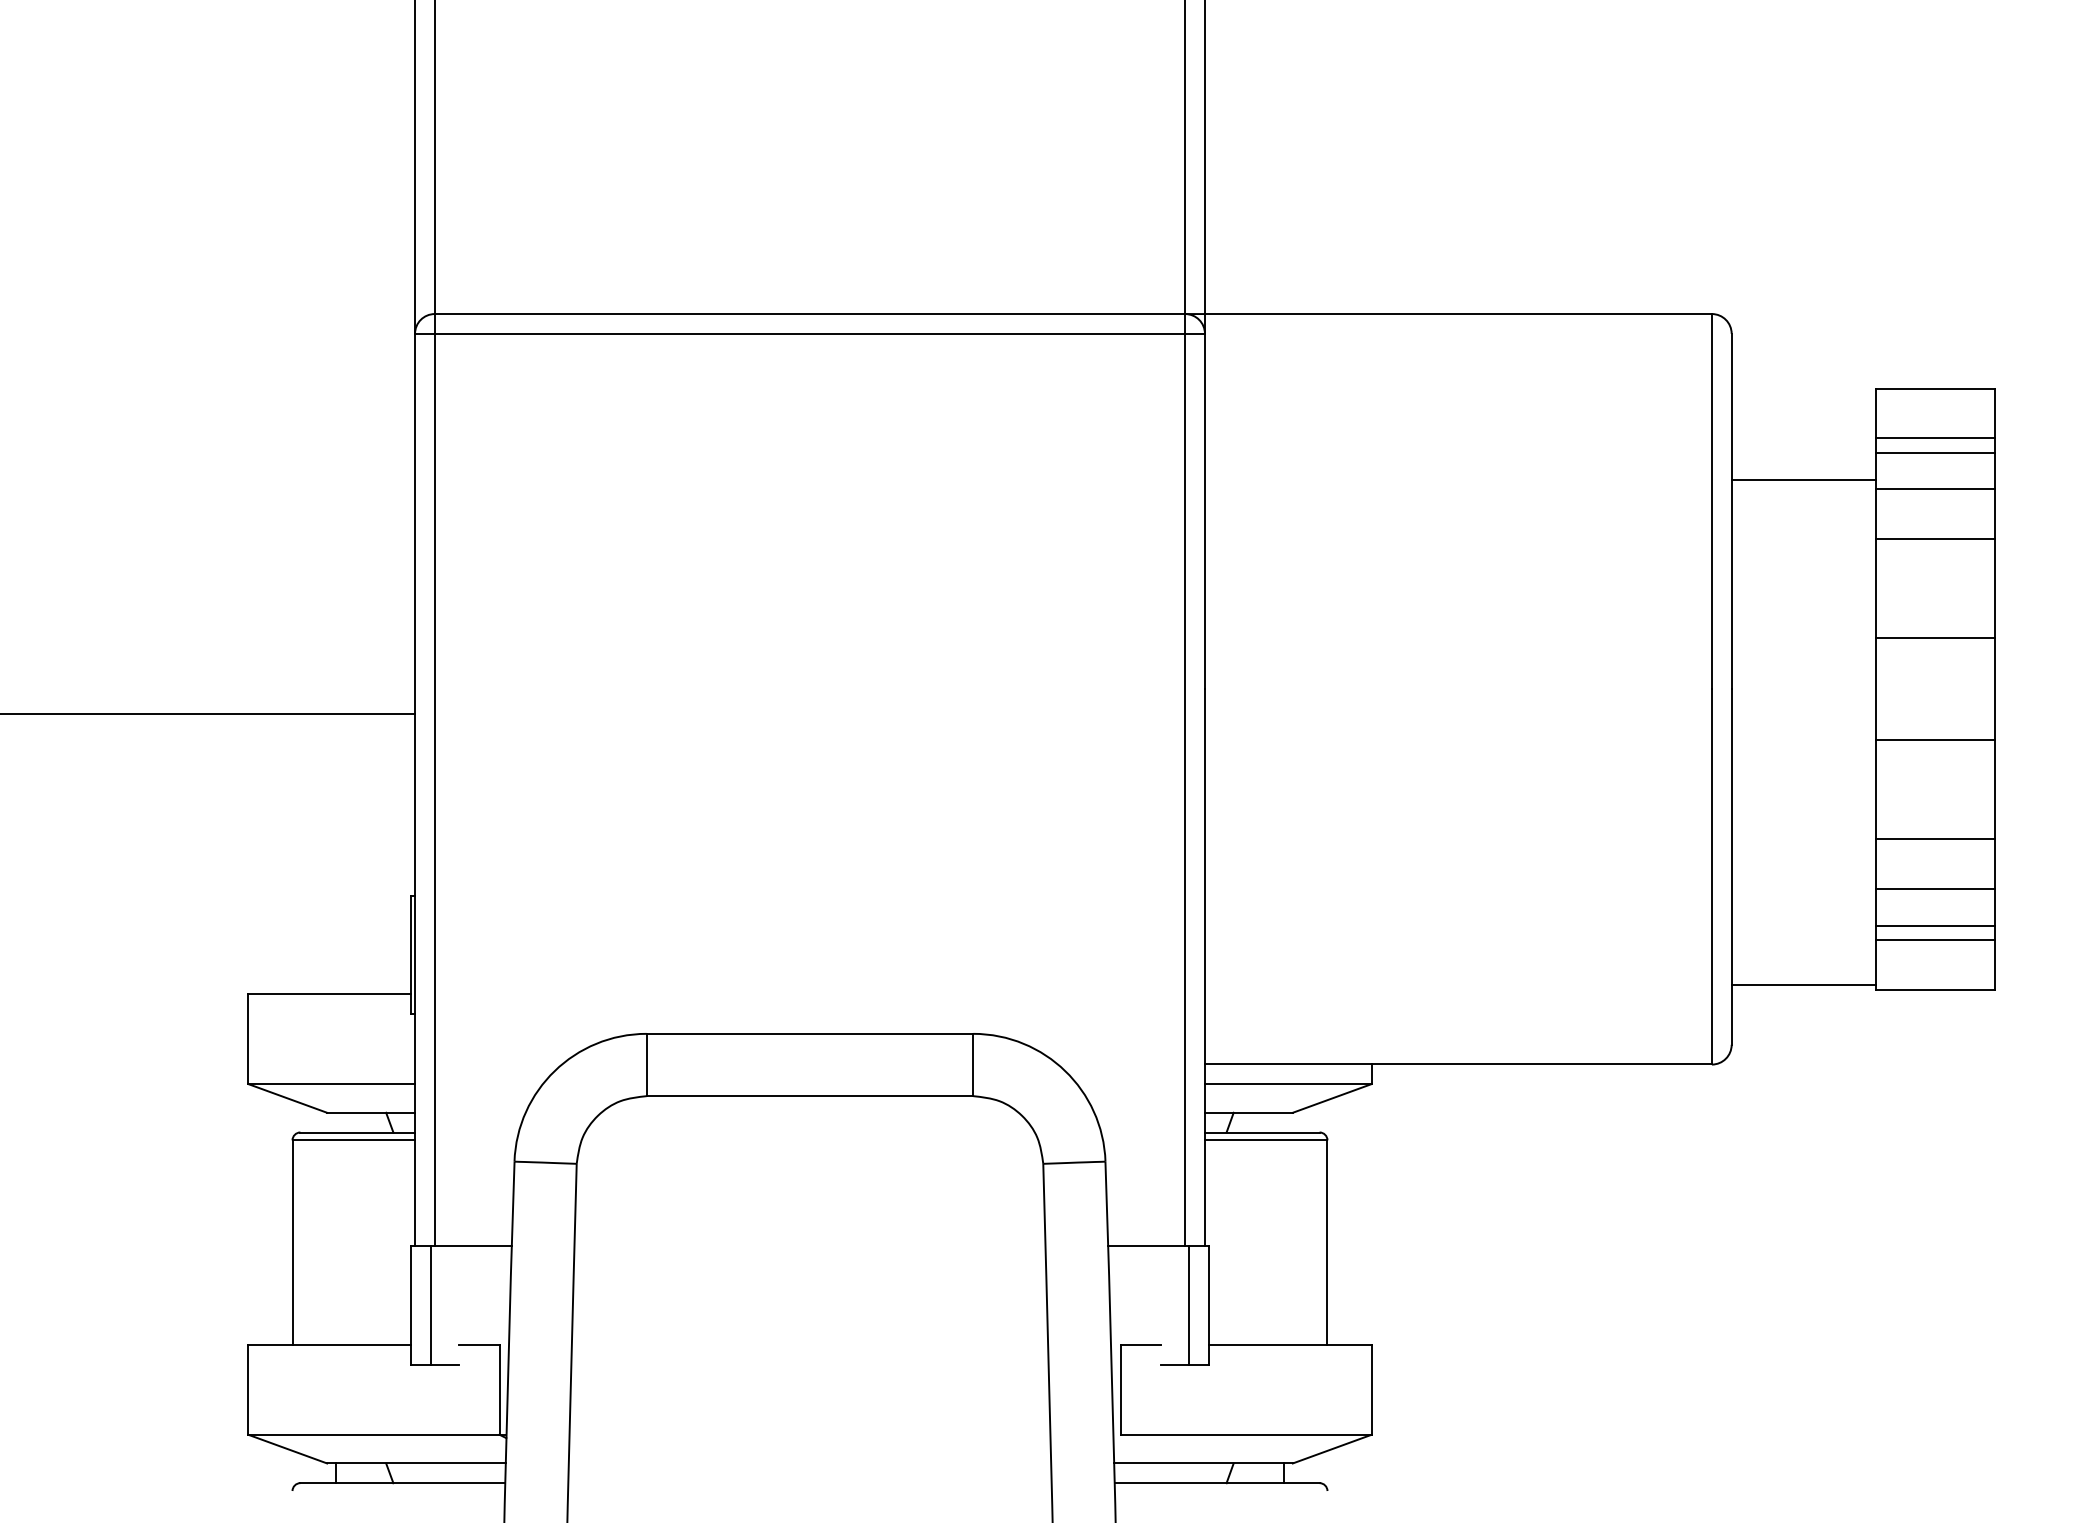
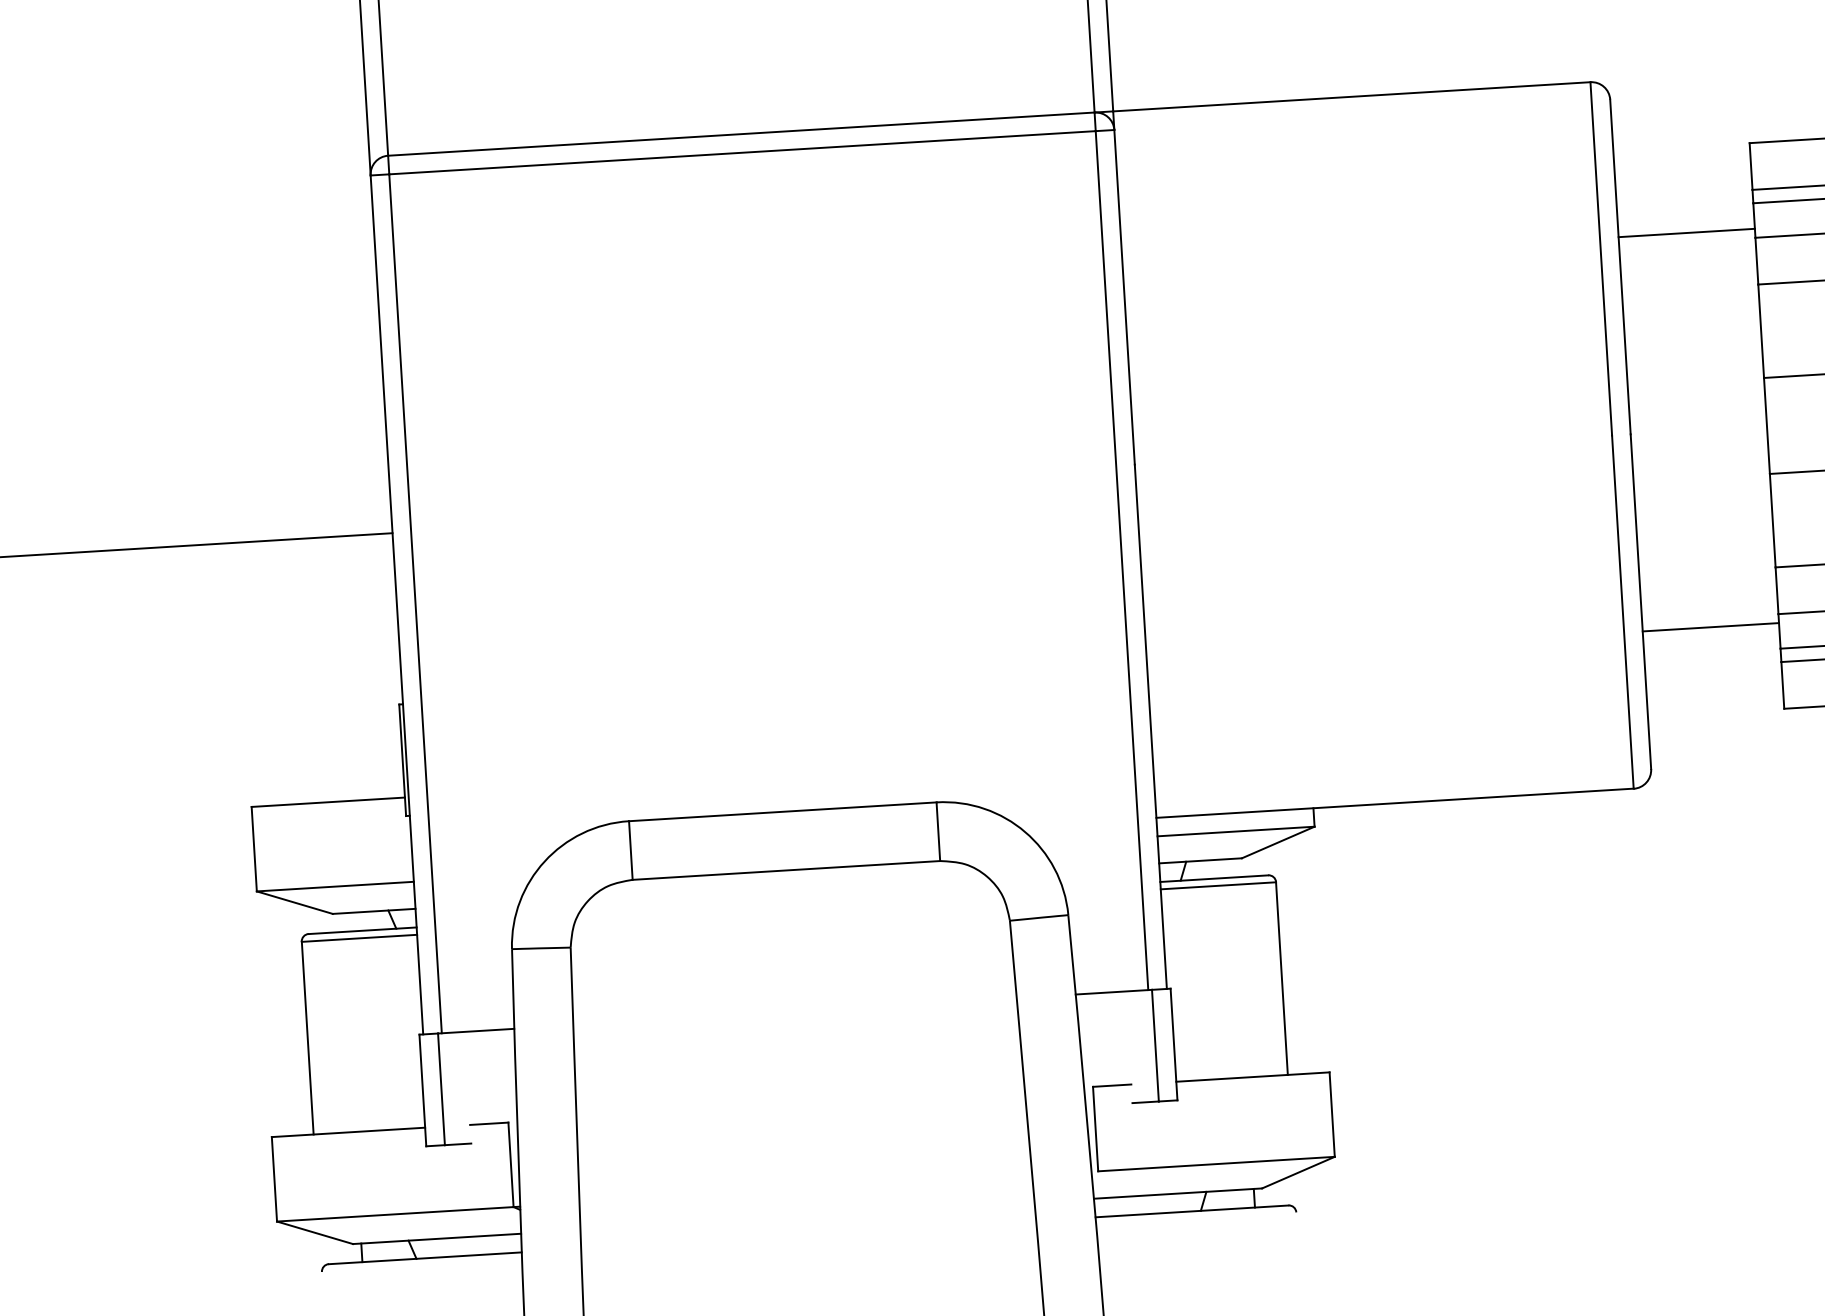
line: (1803, 984) -> (1710, 627), moved

